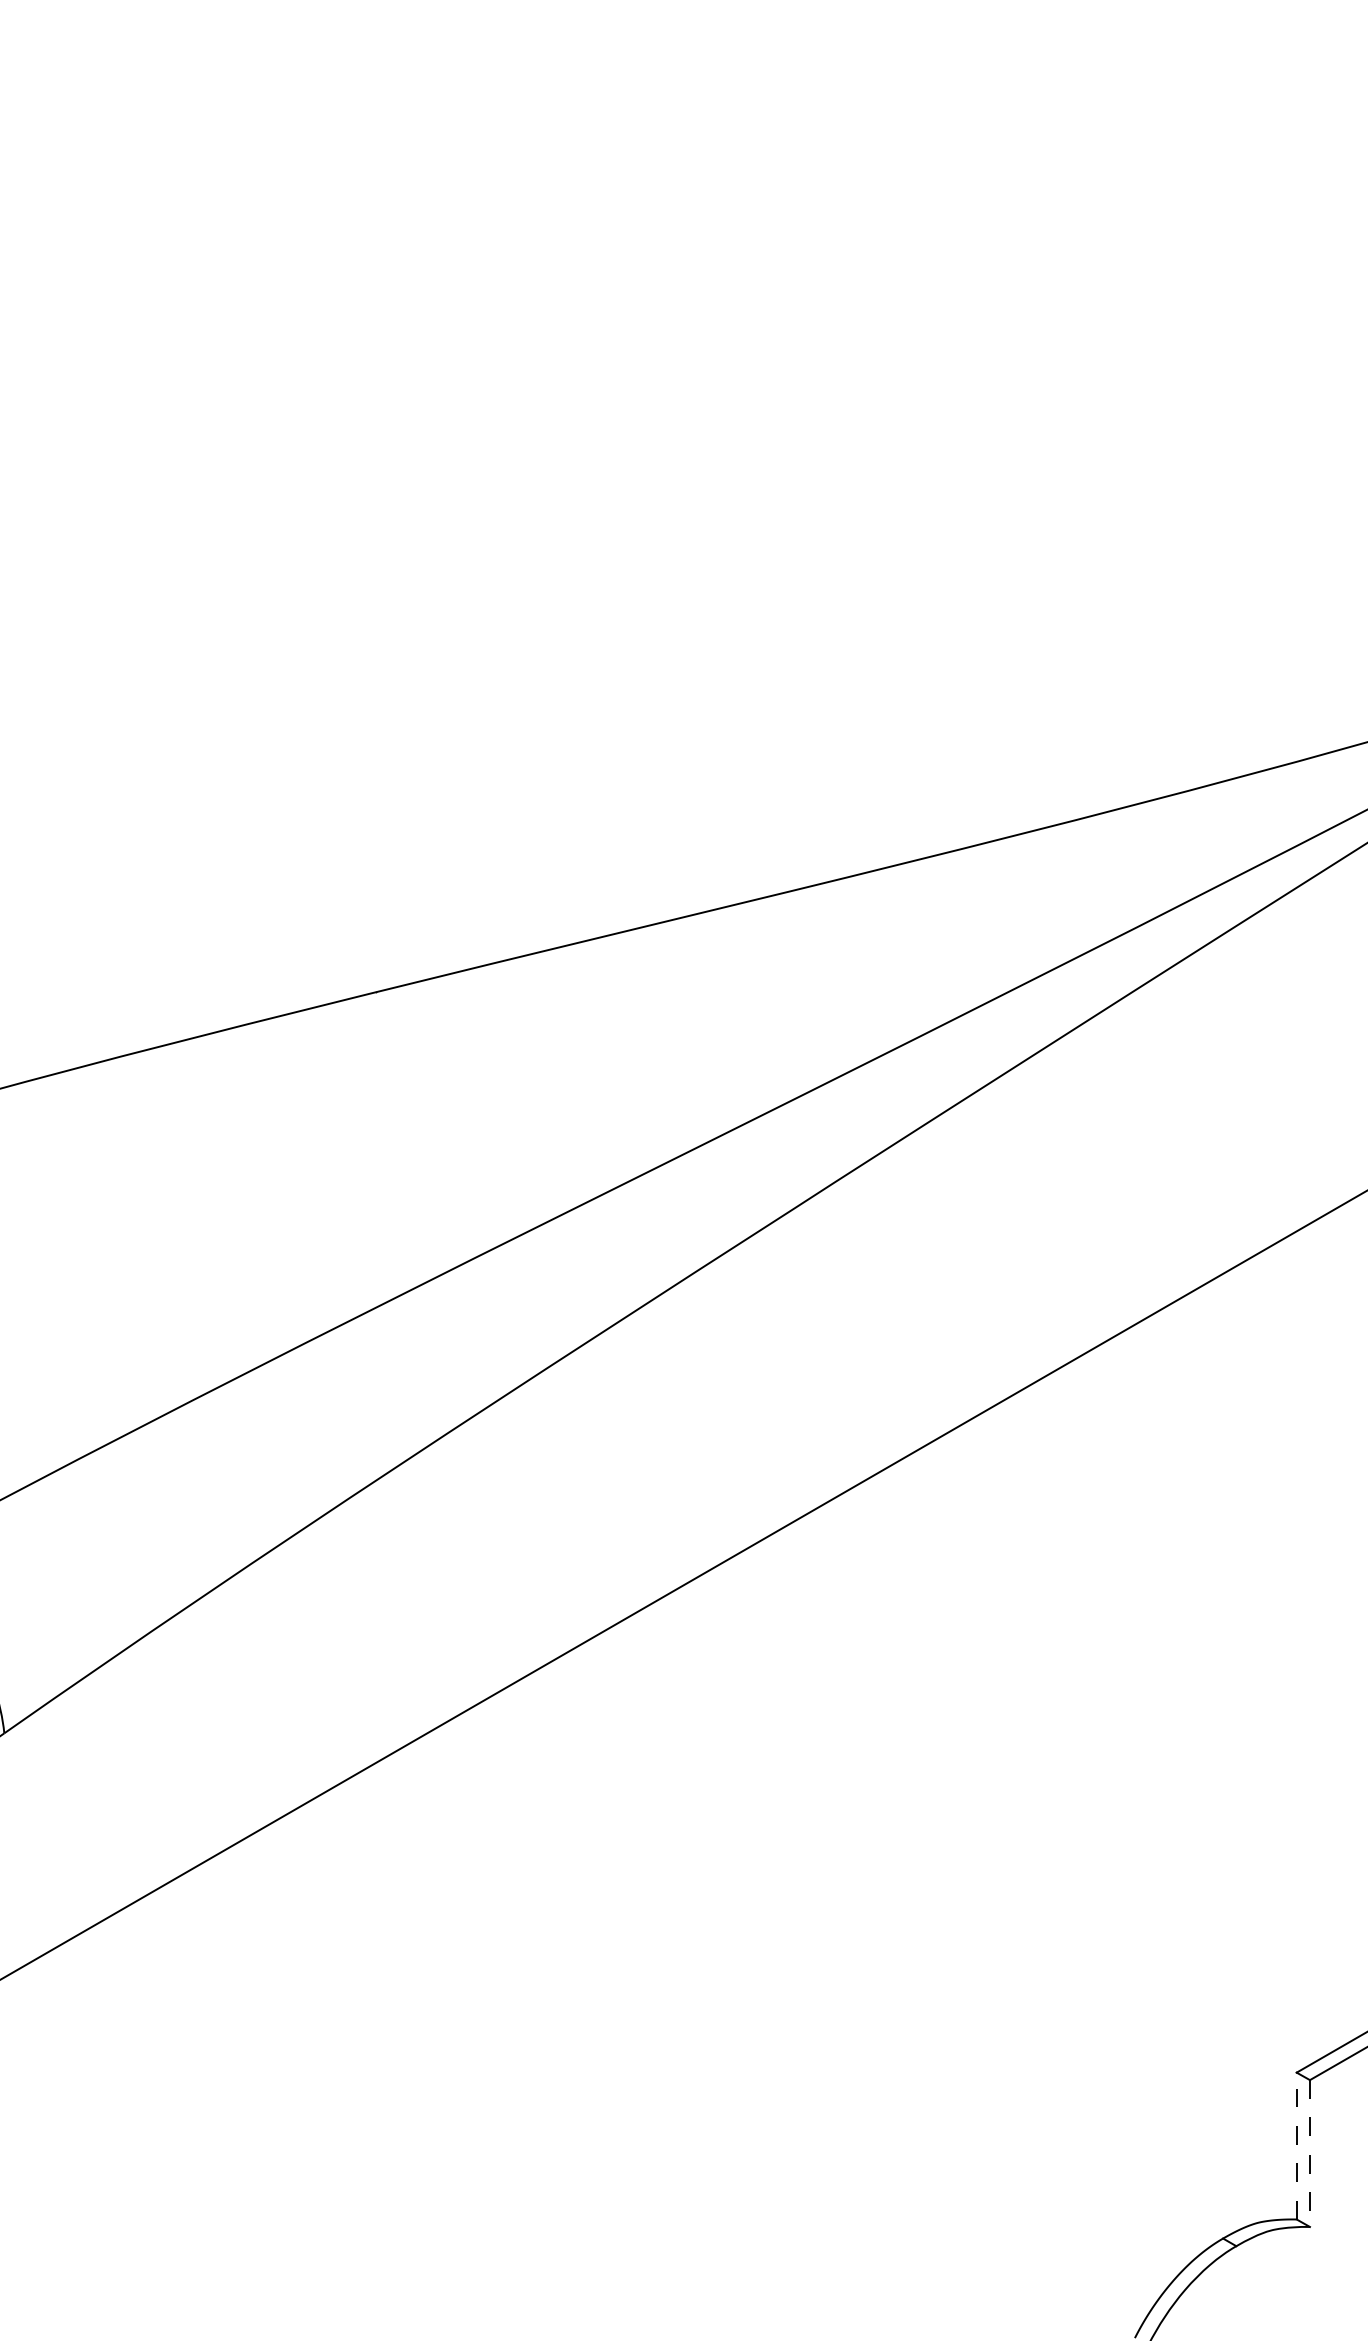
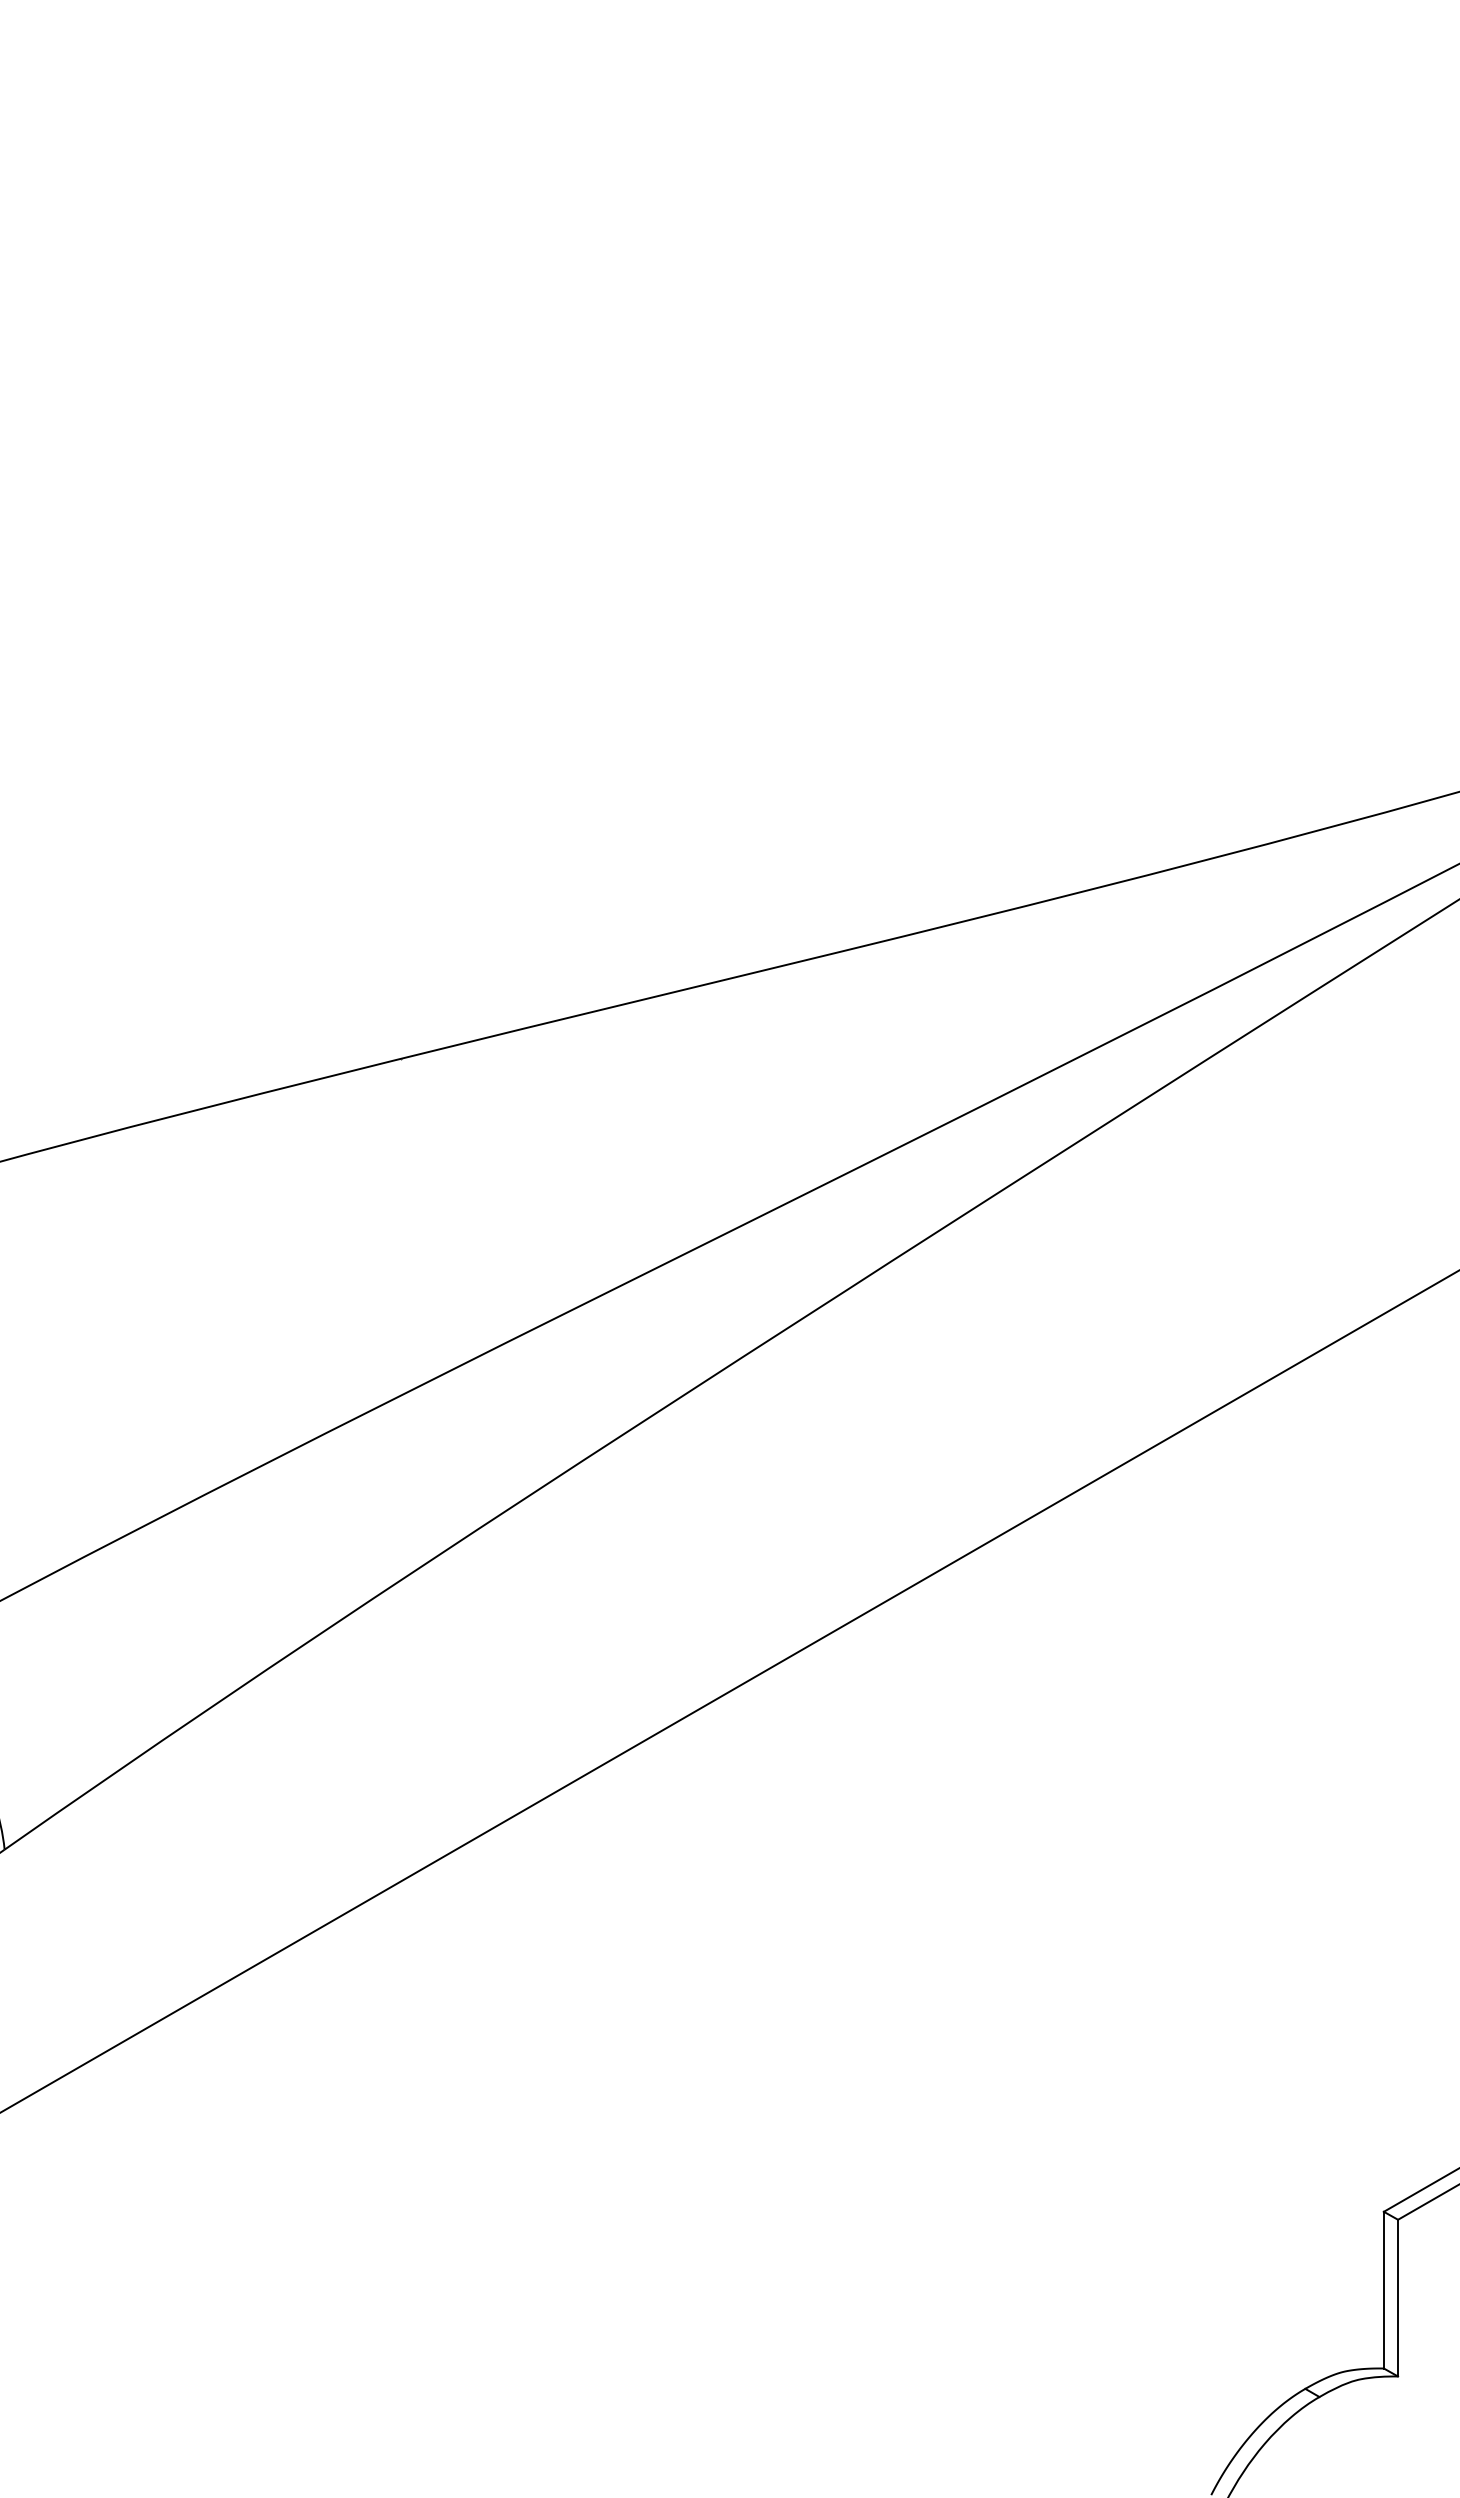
line: (1296, 2145) -> (1383, 2289), dashed -> solid
line: (1310, 2153) -> (1398, 2298), dashed -> solid

